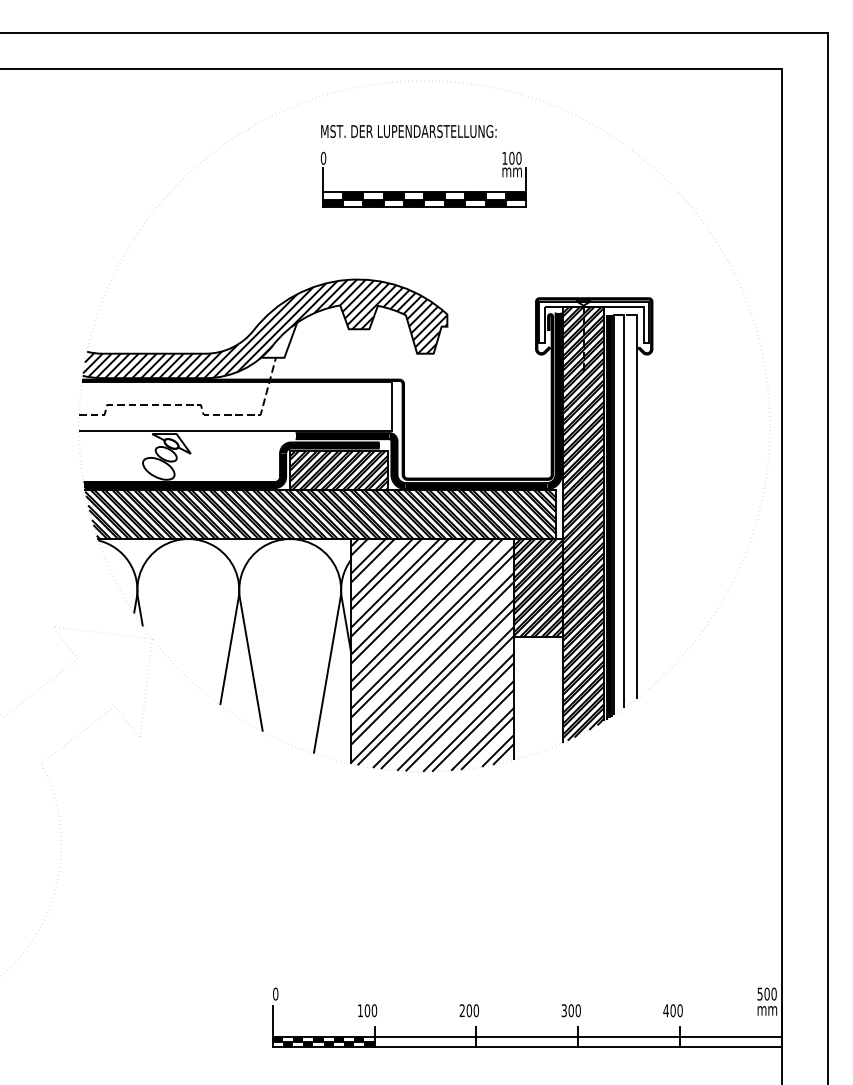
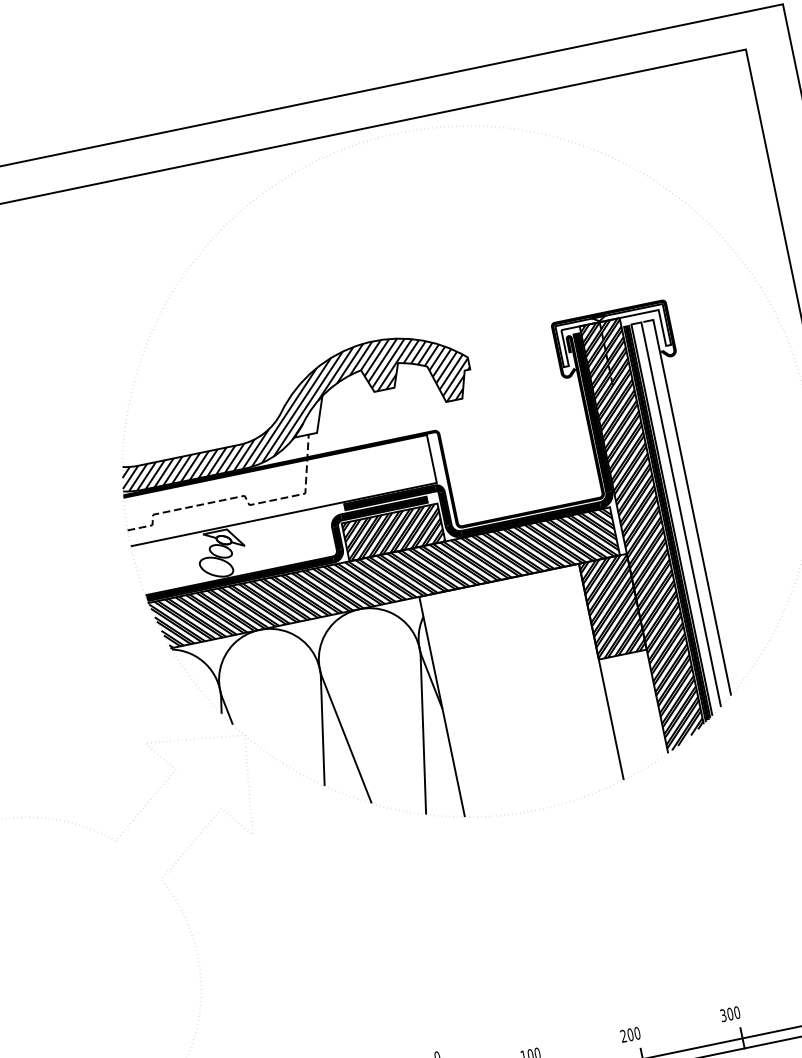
part: (423, 191) -> (419, 241), removed
hatch: (432, 655) -> (522, 694), removed

